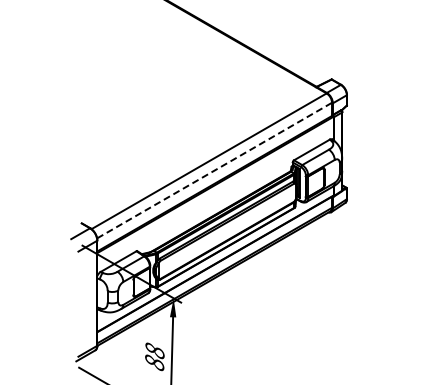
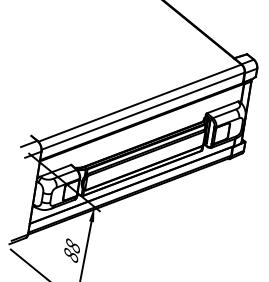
line: (214, 170) -> (143, 111), dashed -> solid

